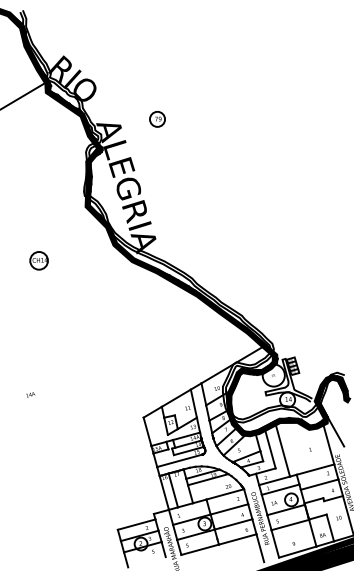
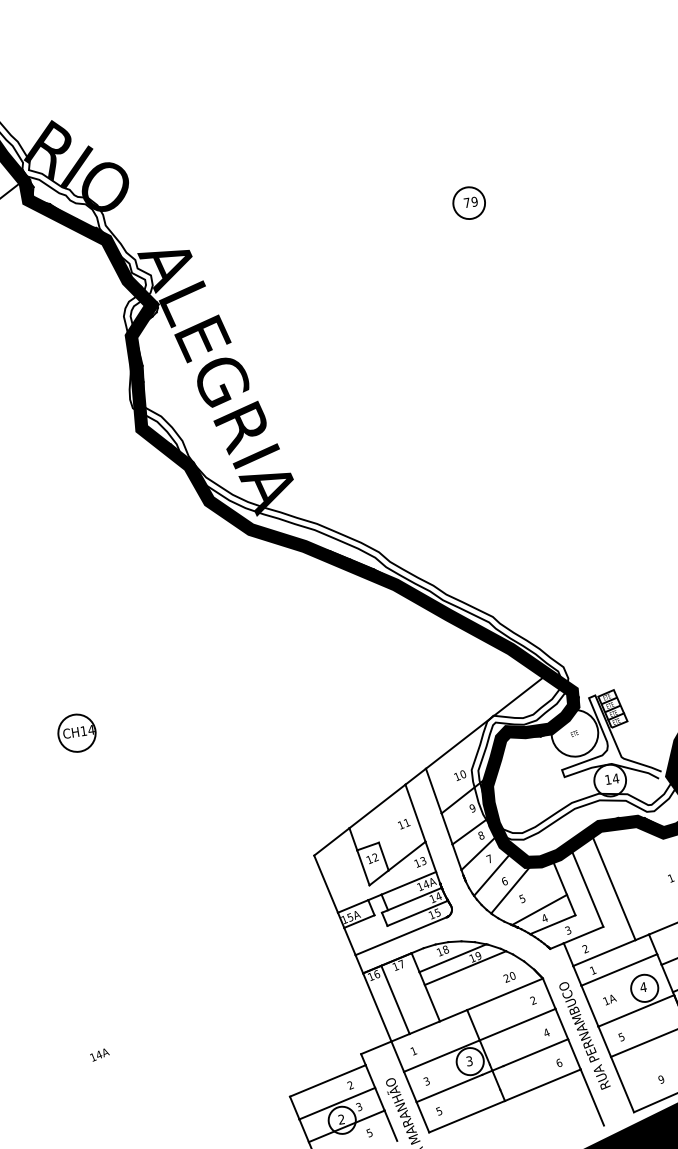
part: (157, 119) -> (469, 203), moved
part: (38, 260) -> (75, 732), moved
text: (30, 394) -> (99, 1054), moved

